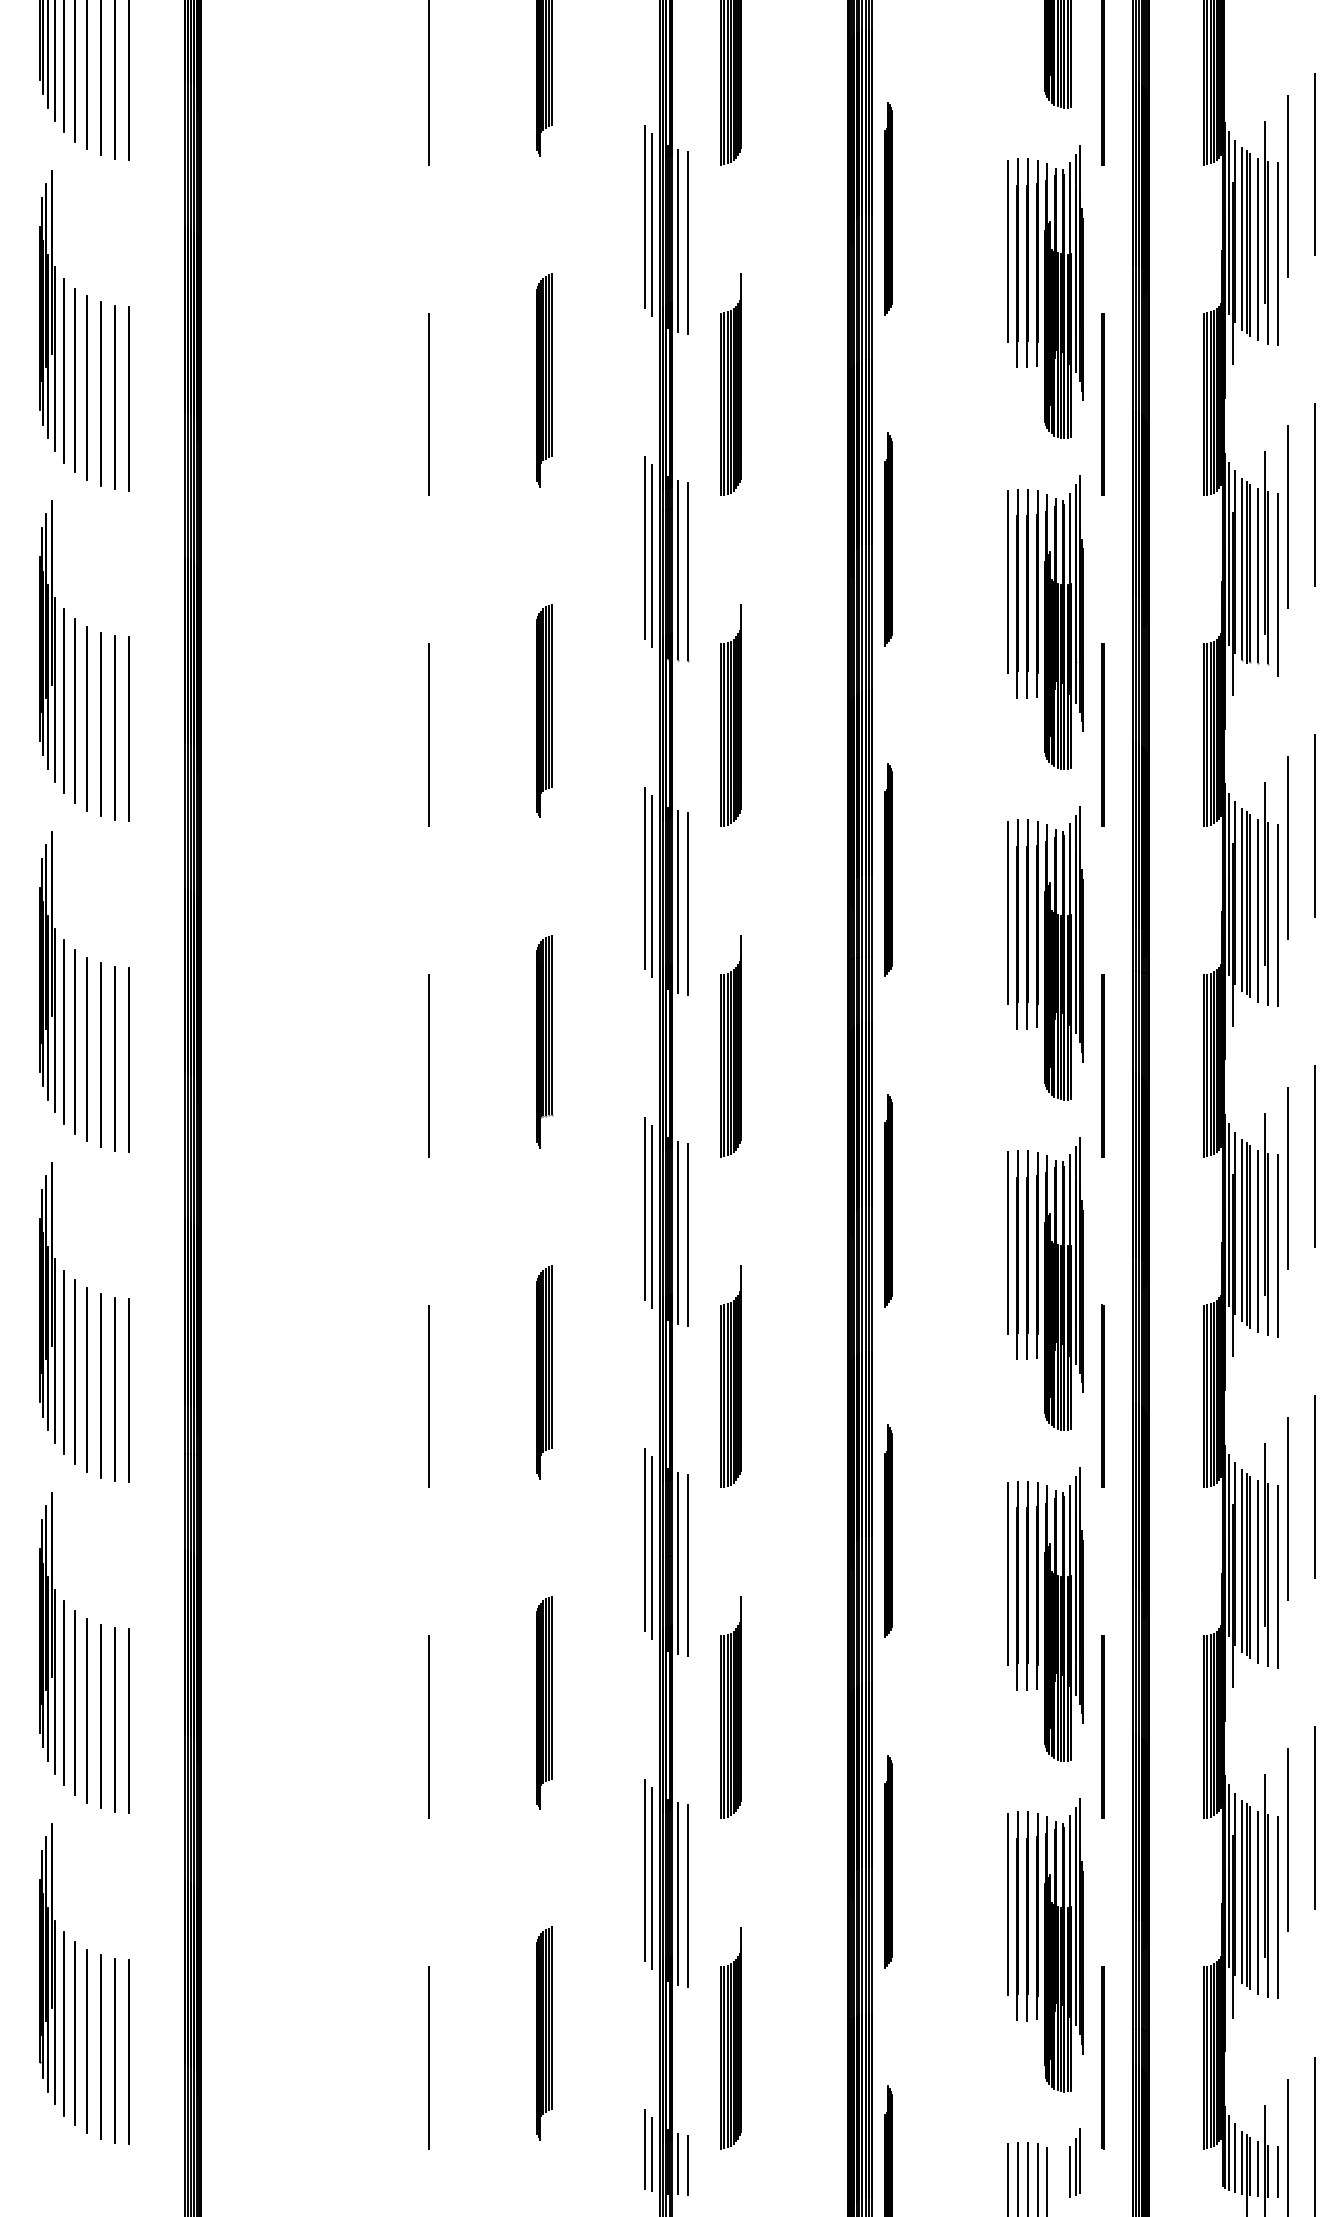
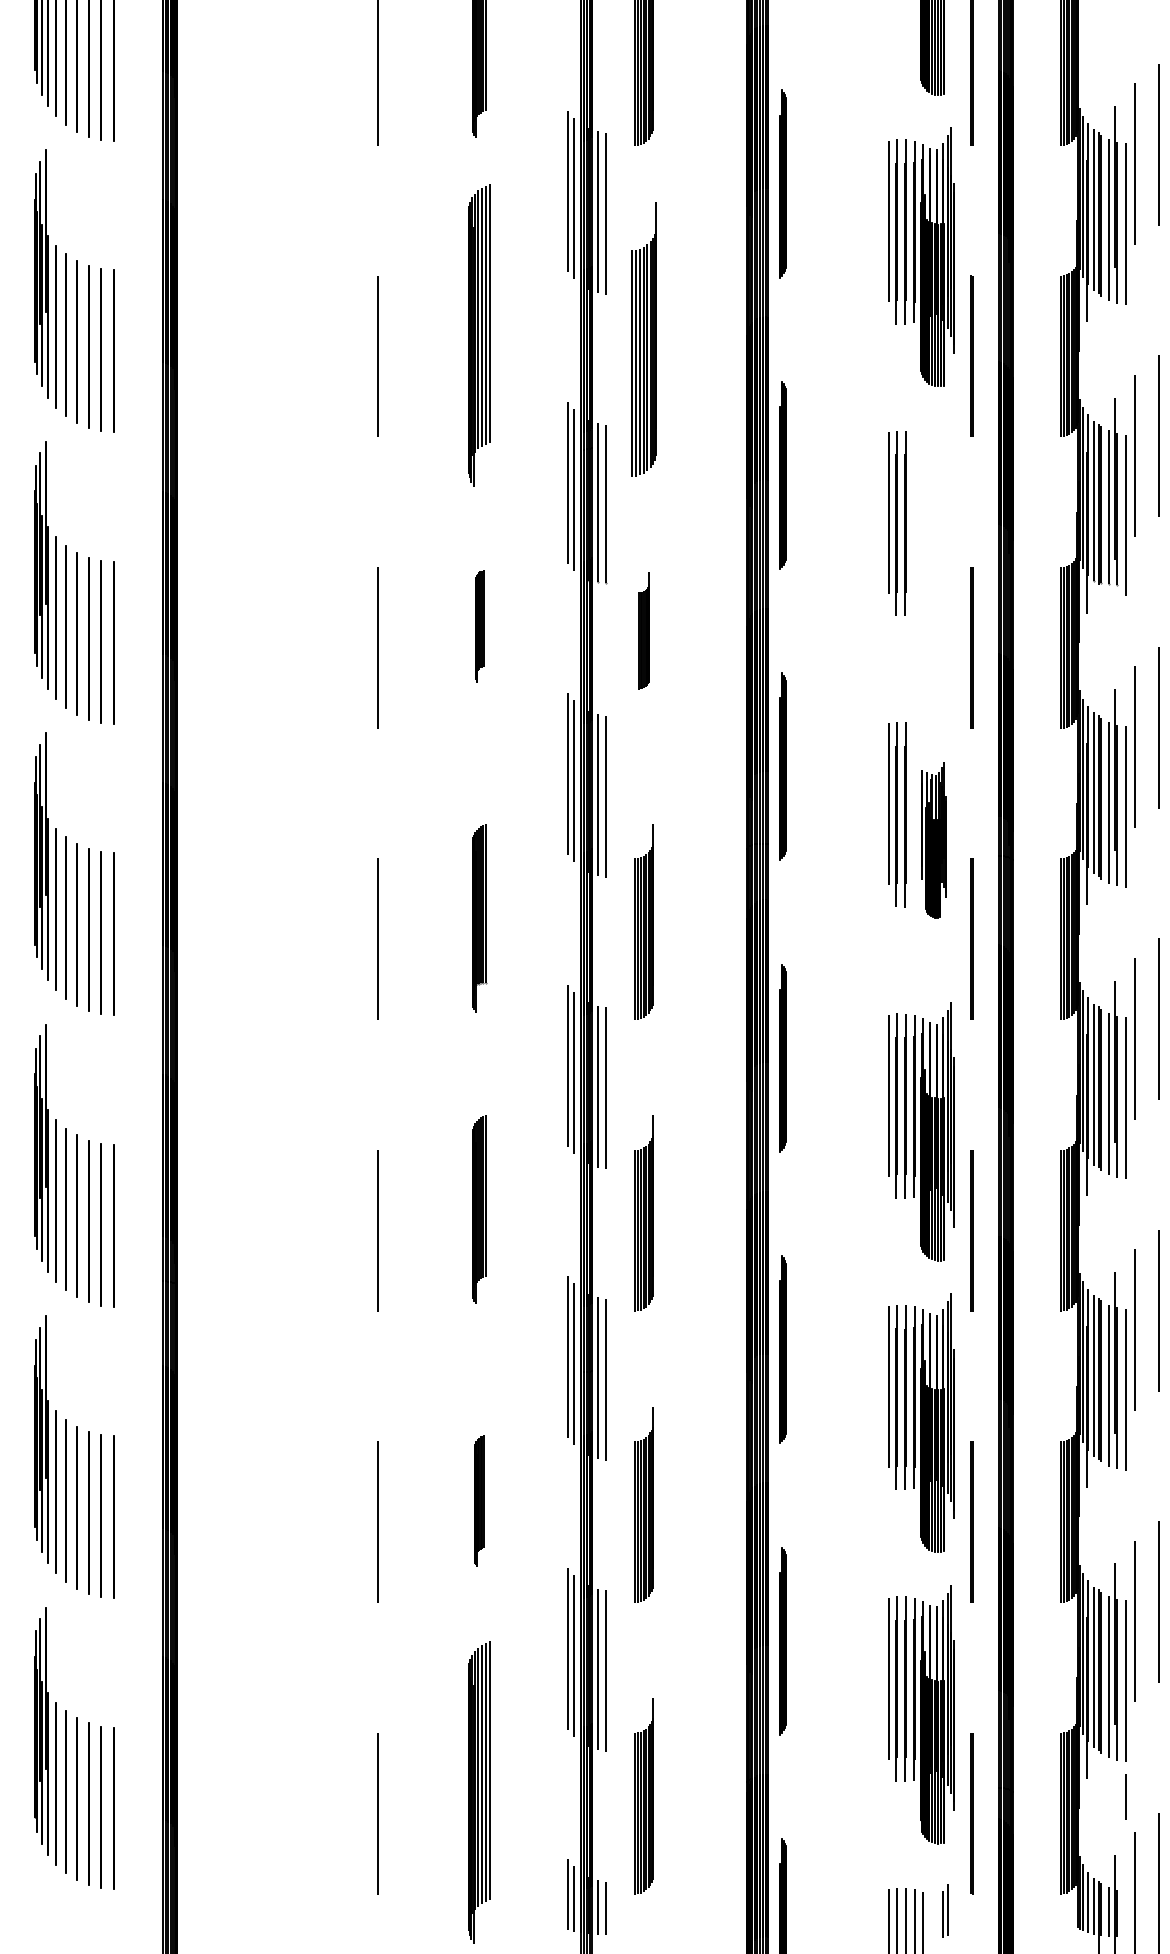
part: (544, 380) -> (479, 335), size x1.6
part: (730, 384) -> (643, 338), size x1.4
part: (1059, 622) -> (933, 548), removed
part: (544, 710) -> (479, 626), size x0.6
part: (730, 715) -> (643, 630), size x0.6
part: (1059, 953) -> (933, 840), size x0.6
part: (544, 1702) -> (479, 1500), size x0.7
part: (544, 2033) -> (479, 1792), size x1.6
line: (1079, 2161) -> (951, 1905), removed
line: (1277, 2171) -> (1125, 1795), moved

